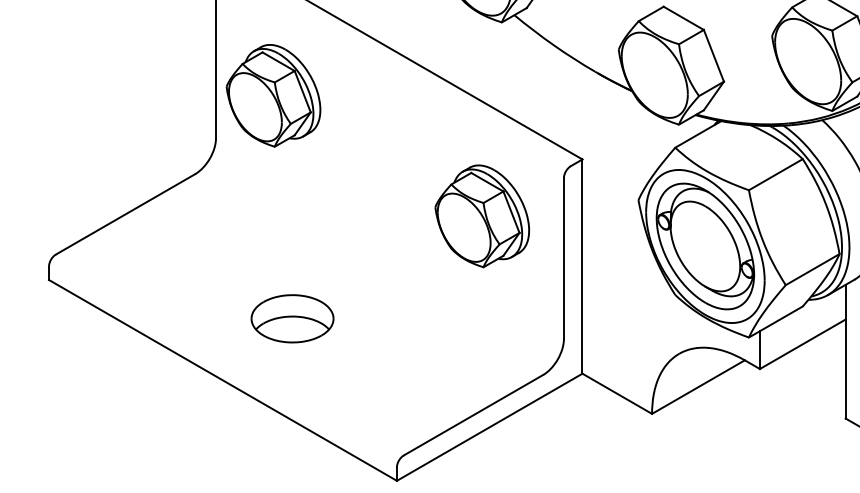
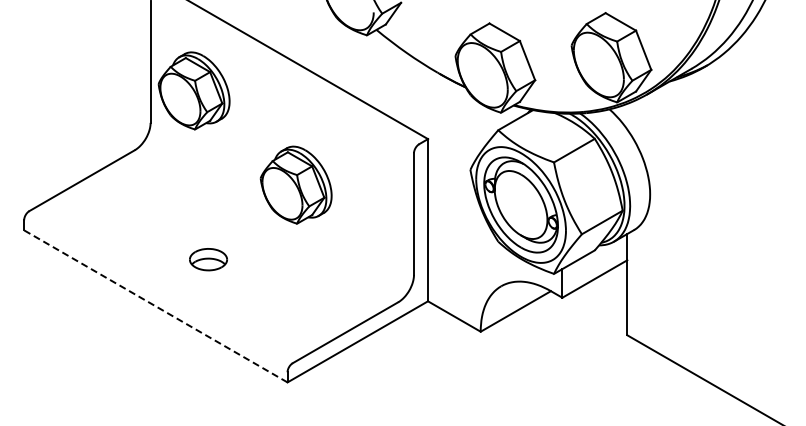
part: (481, 215) -> (295, 184), moved
part: (292, 318) -> (208, 259), size x0.6
line: (222, 380) -> (155, 306), solid -> dashed

